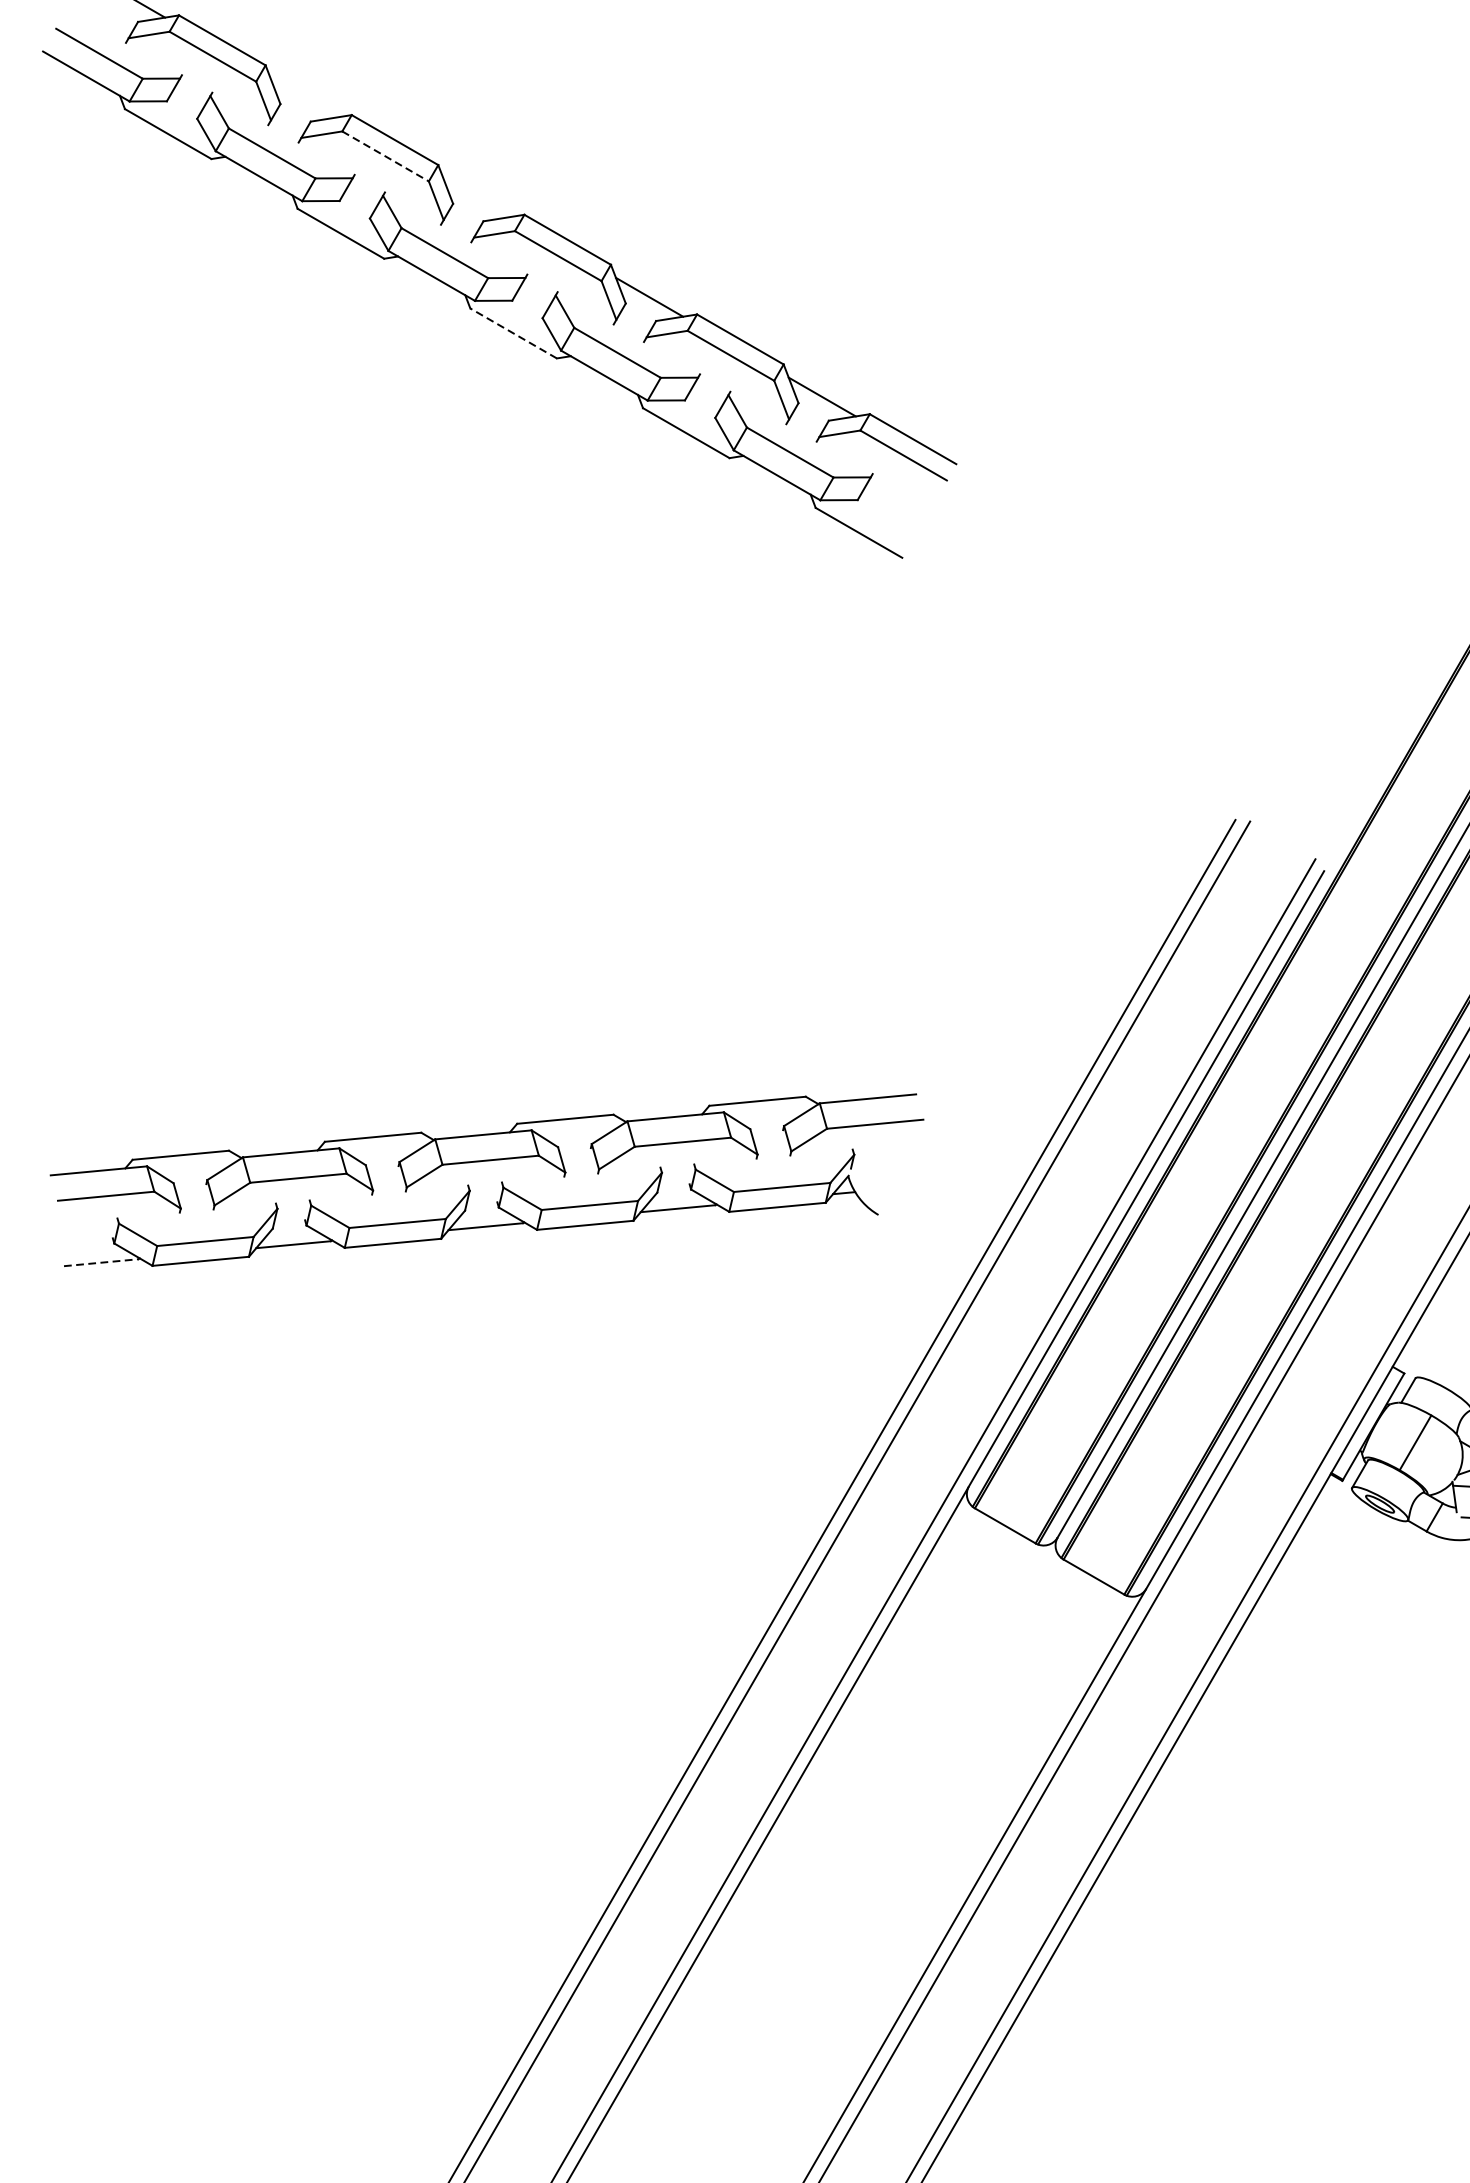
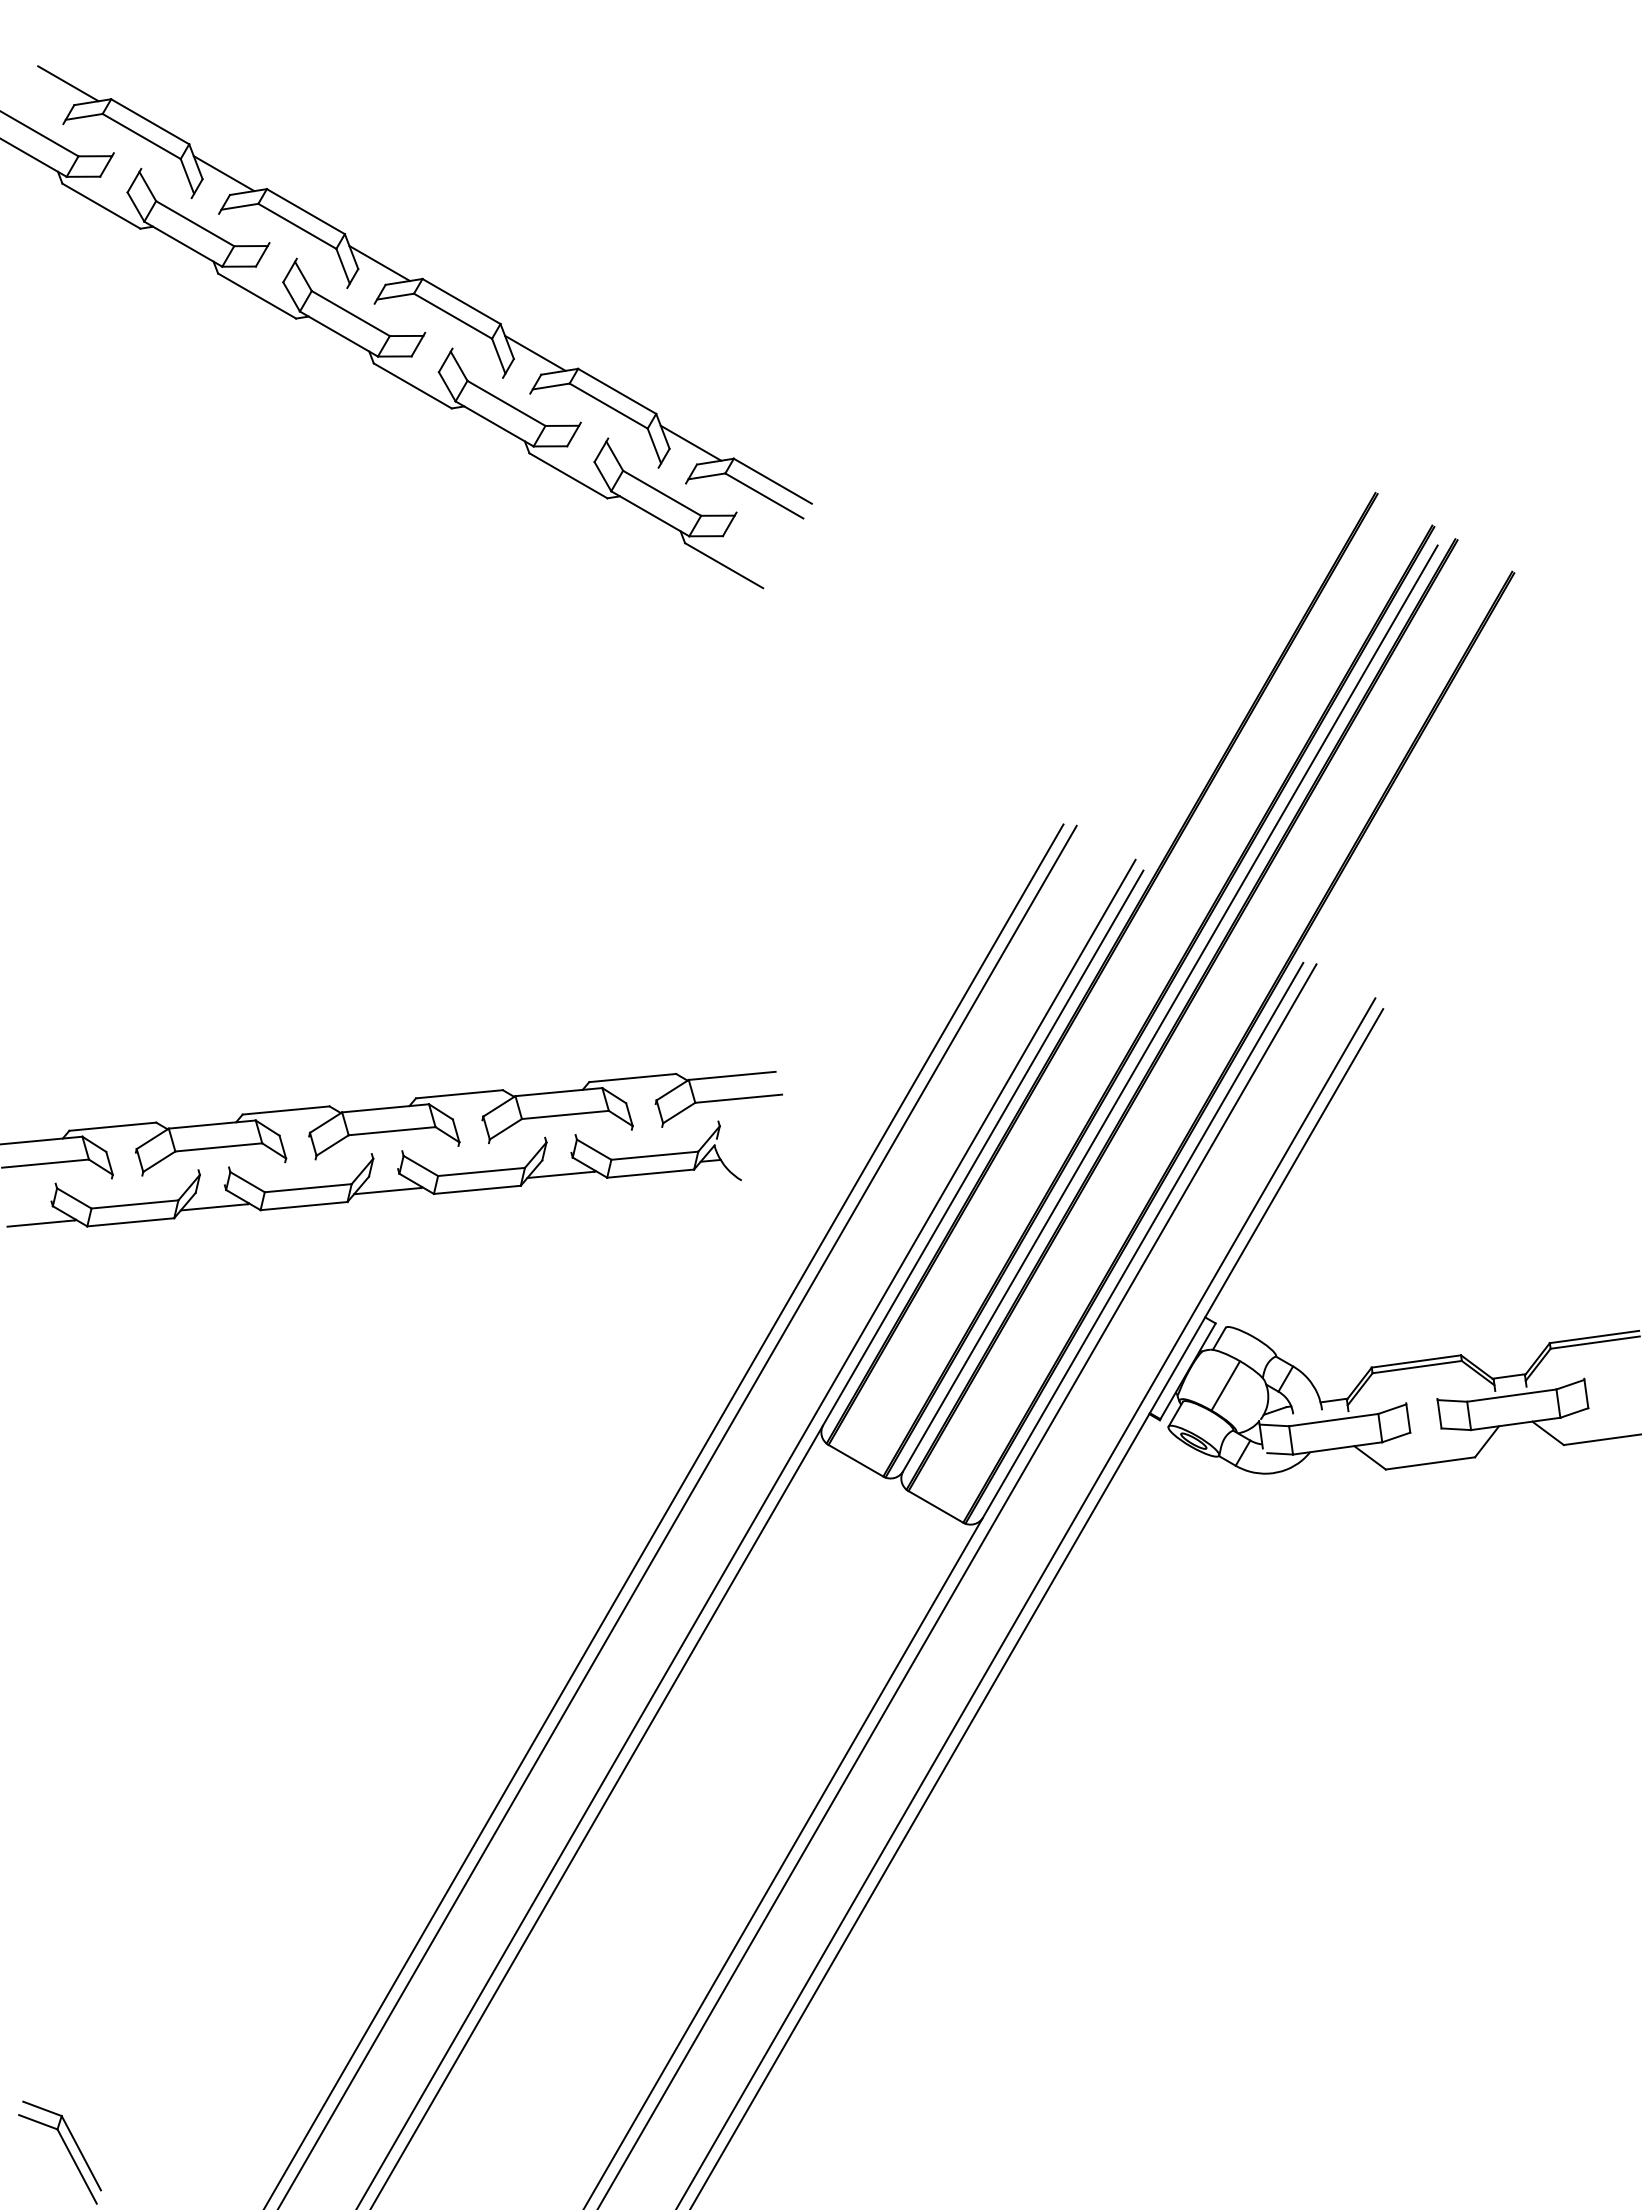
line: (303, 97) -> (223, 173), added
line: (385, 156) -> (297, 226), dashed -> solid
line: (476, 197) -> (379, 263), added
line: (513, 332) -> (412, 385), dashed -> solid
line: (101, 1262) -> (41, 1223), dashed -> solid

